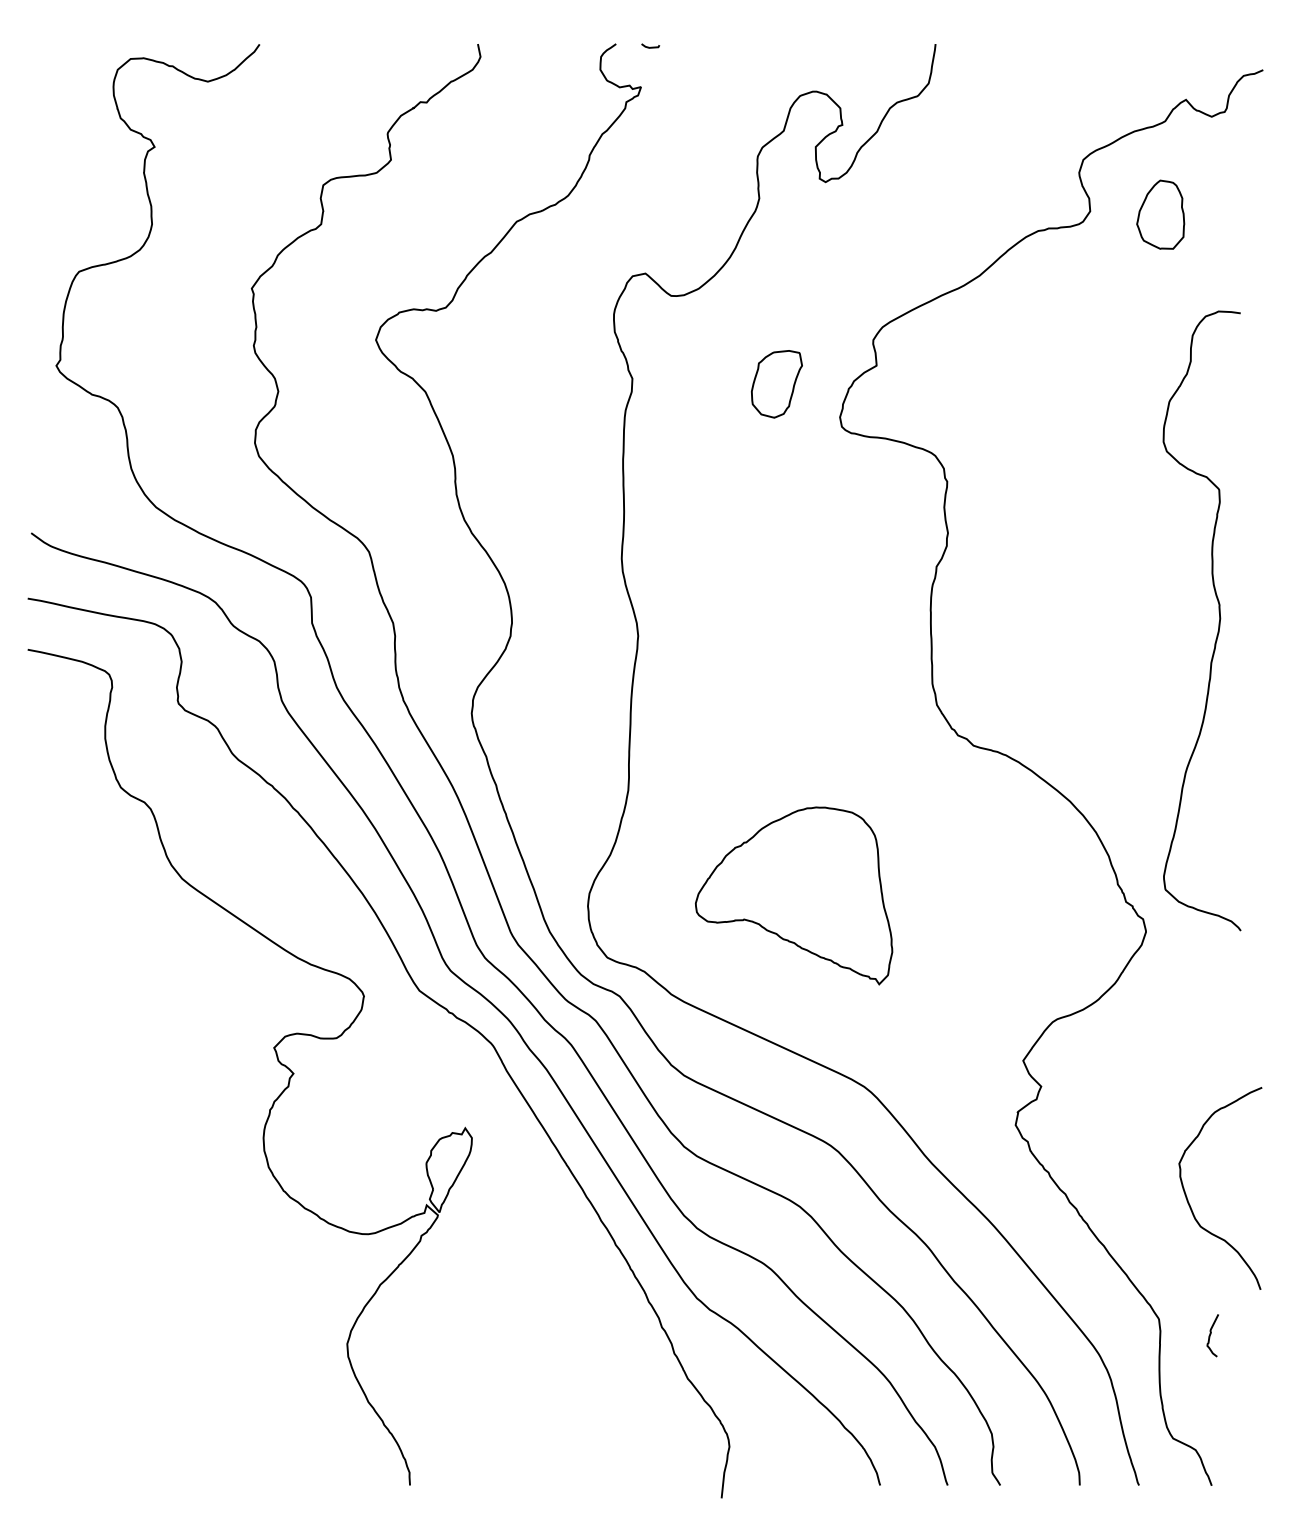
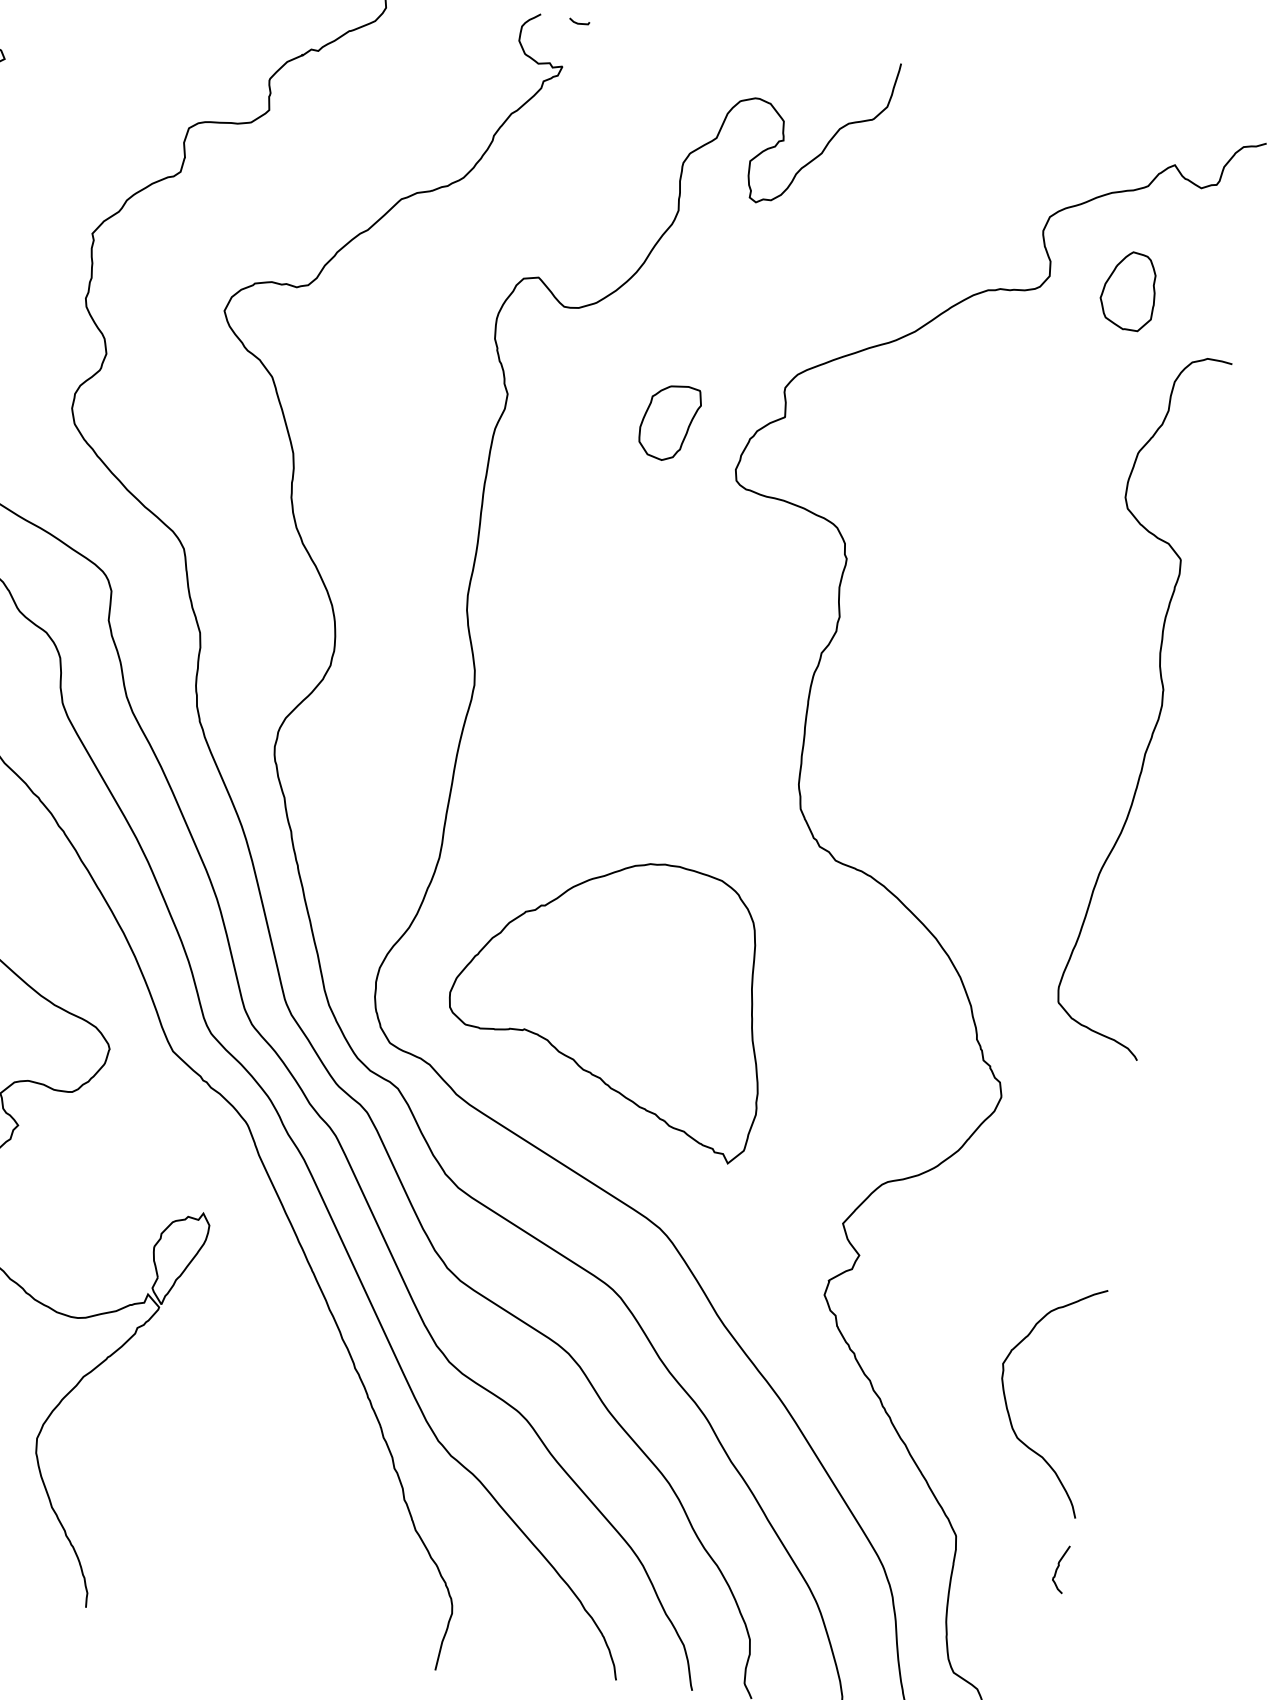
curve: (1218, 622) -> (1159, 709), moved
part: (793, 895) -> (609, 1001), size x1.43
curve: (1211, 1334) -> (1059, 1567), moved

